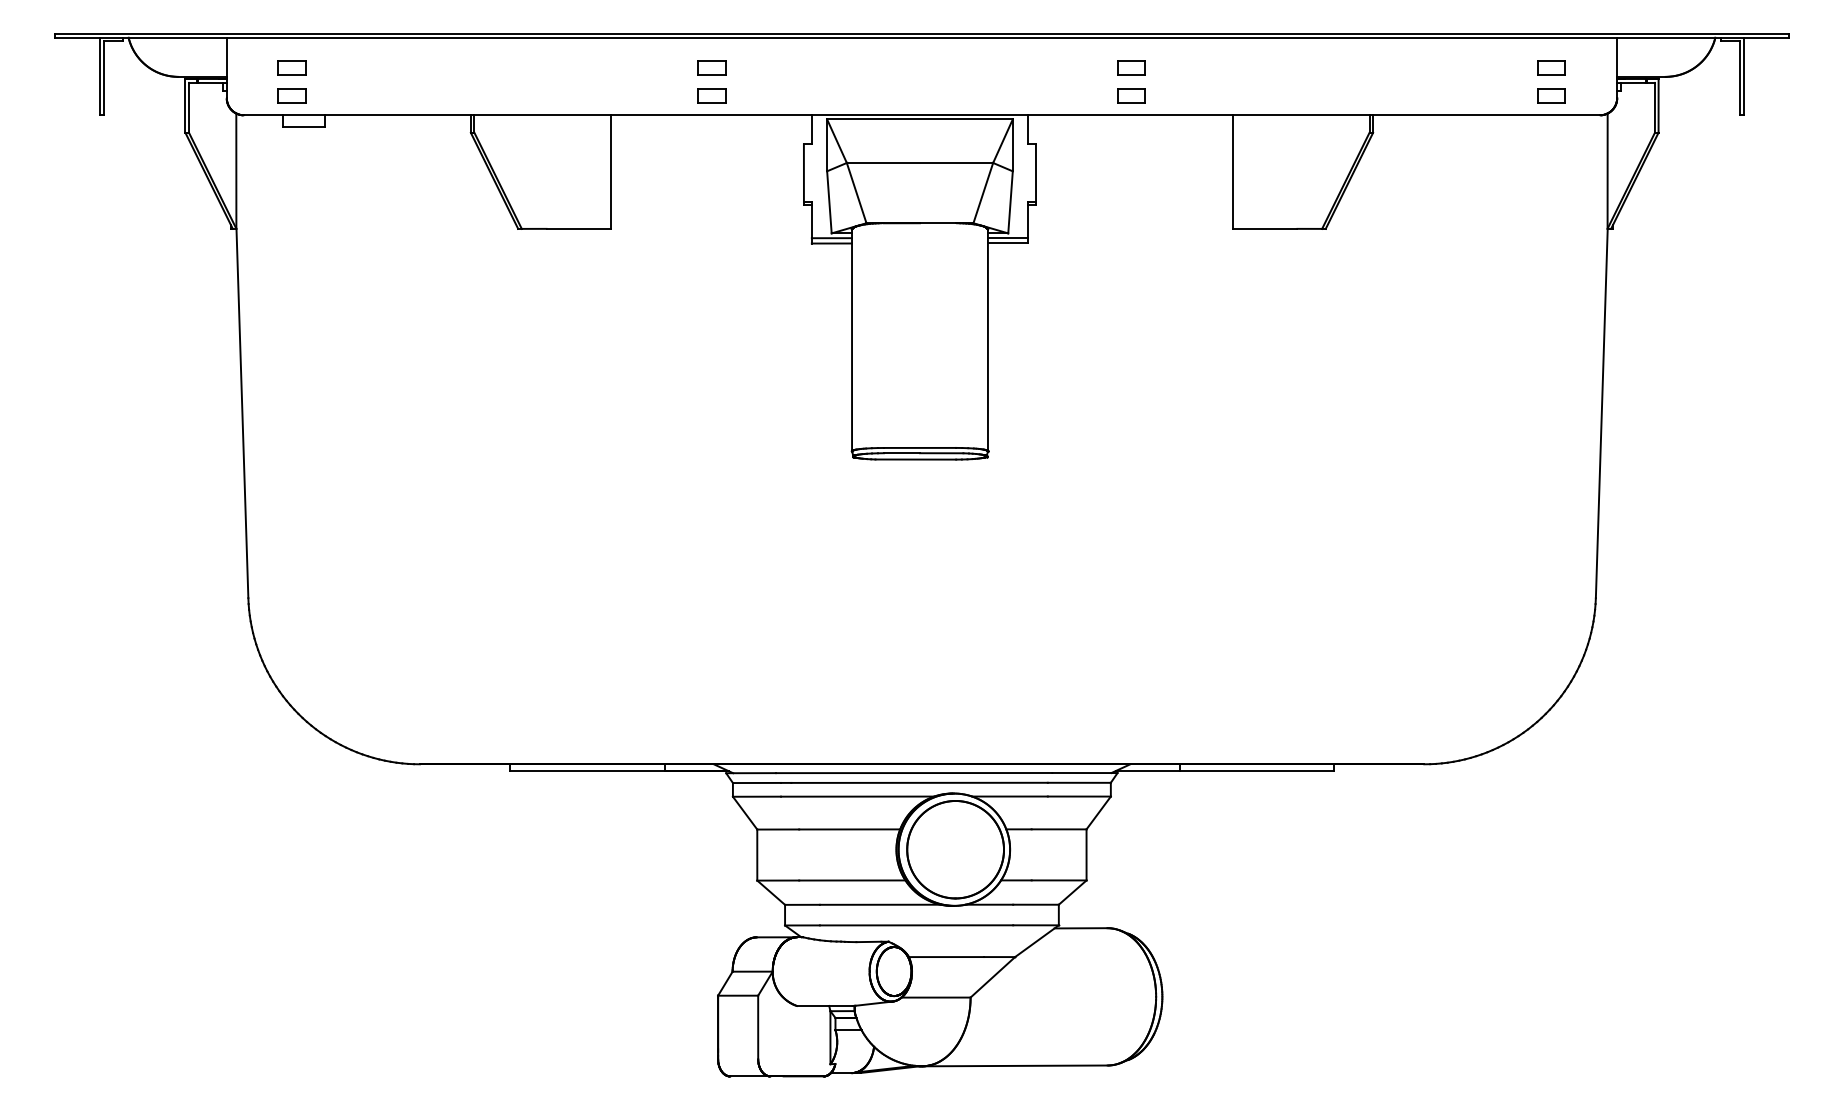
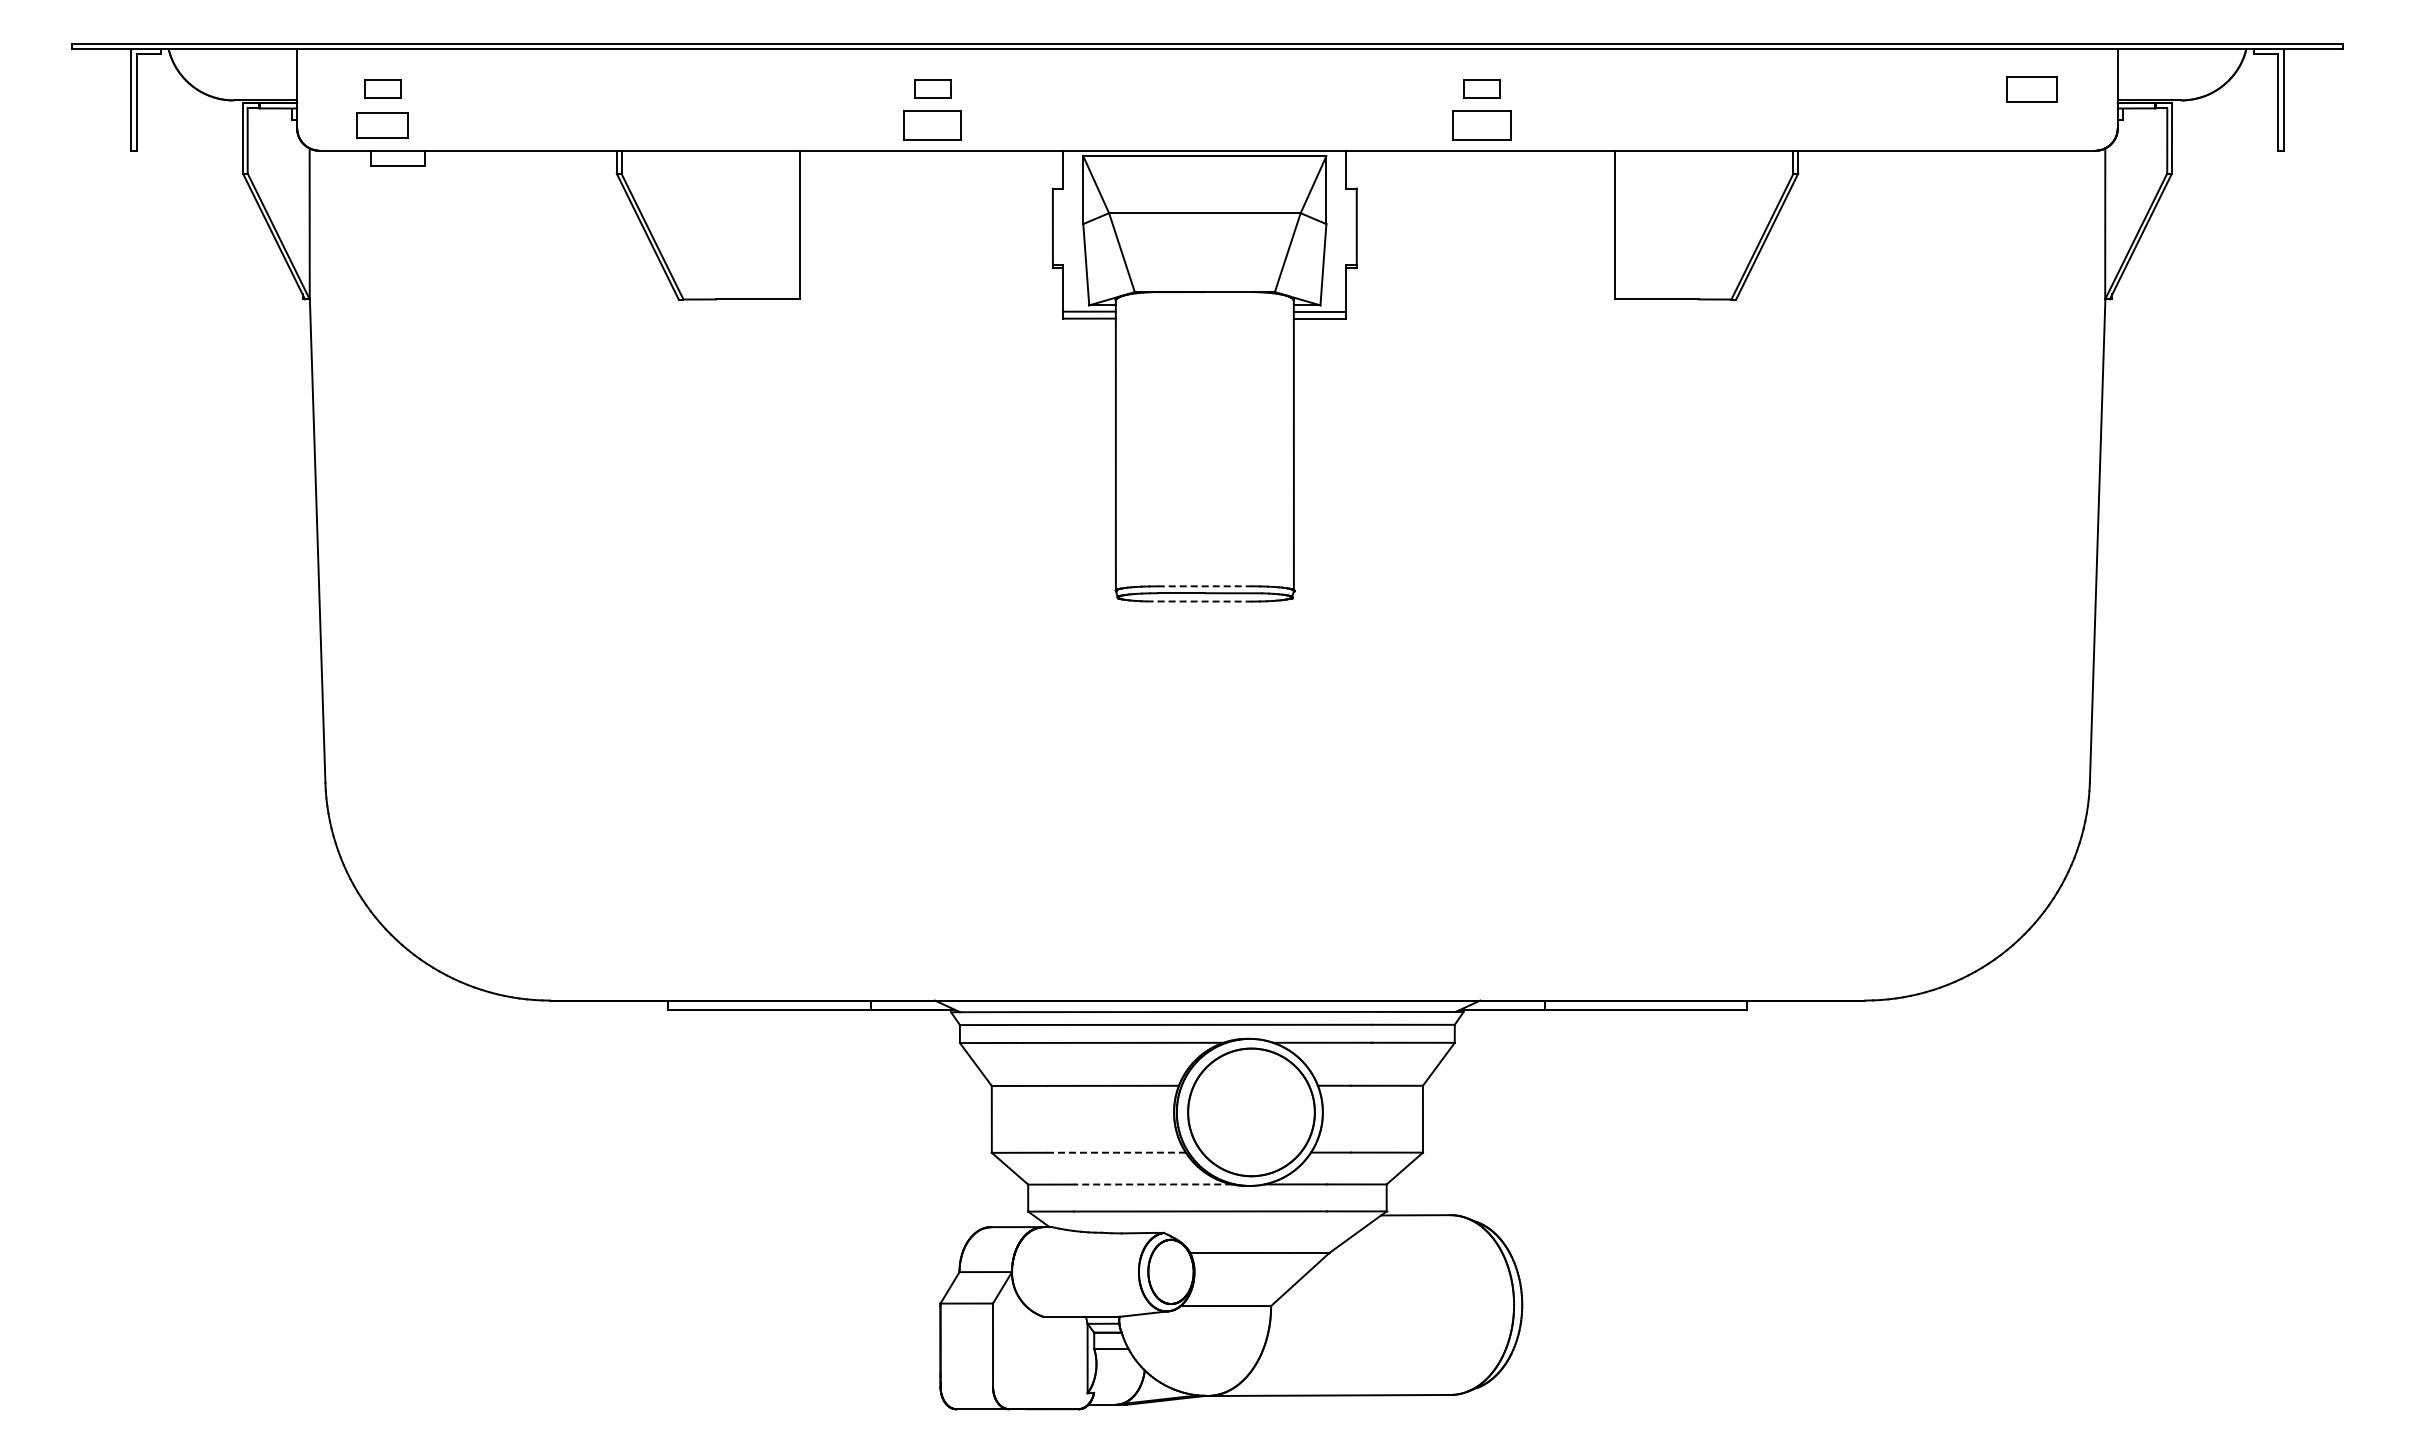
part: (1551, 67) -> (2031, 88), size x1.4
part: (291, 95) -> (382, 124), size x1.4
part: (711, 95) -> (932, 124), size x1.6
part: (1131, 95) -> (1481, 124), size x1.6
part: (1551, 95) -> (2031, 124), removed
line: (920, 448) -> (1205, 586), solid -> dashed
line: (915, 459) -> (1199, 601), solid -> dashed
line: (852, 880) -> (1116, 1152), solid -> dashed
line: (879, 904) -> (1152, 1184), solid -> dashed

